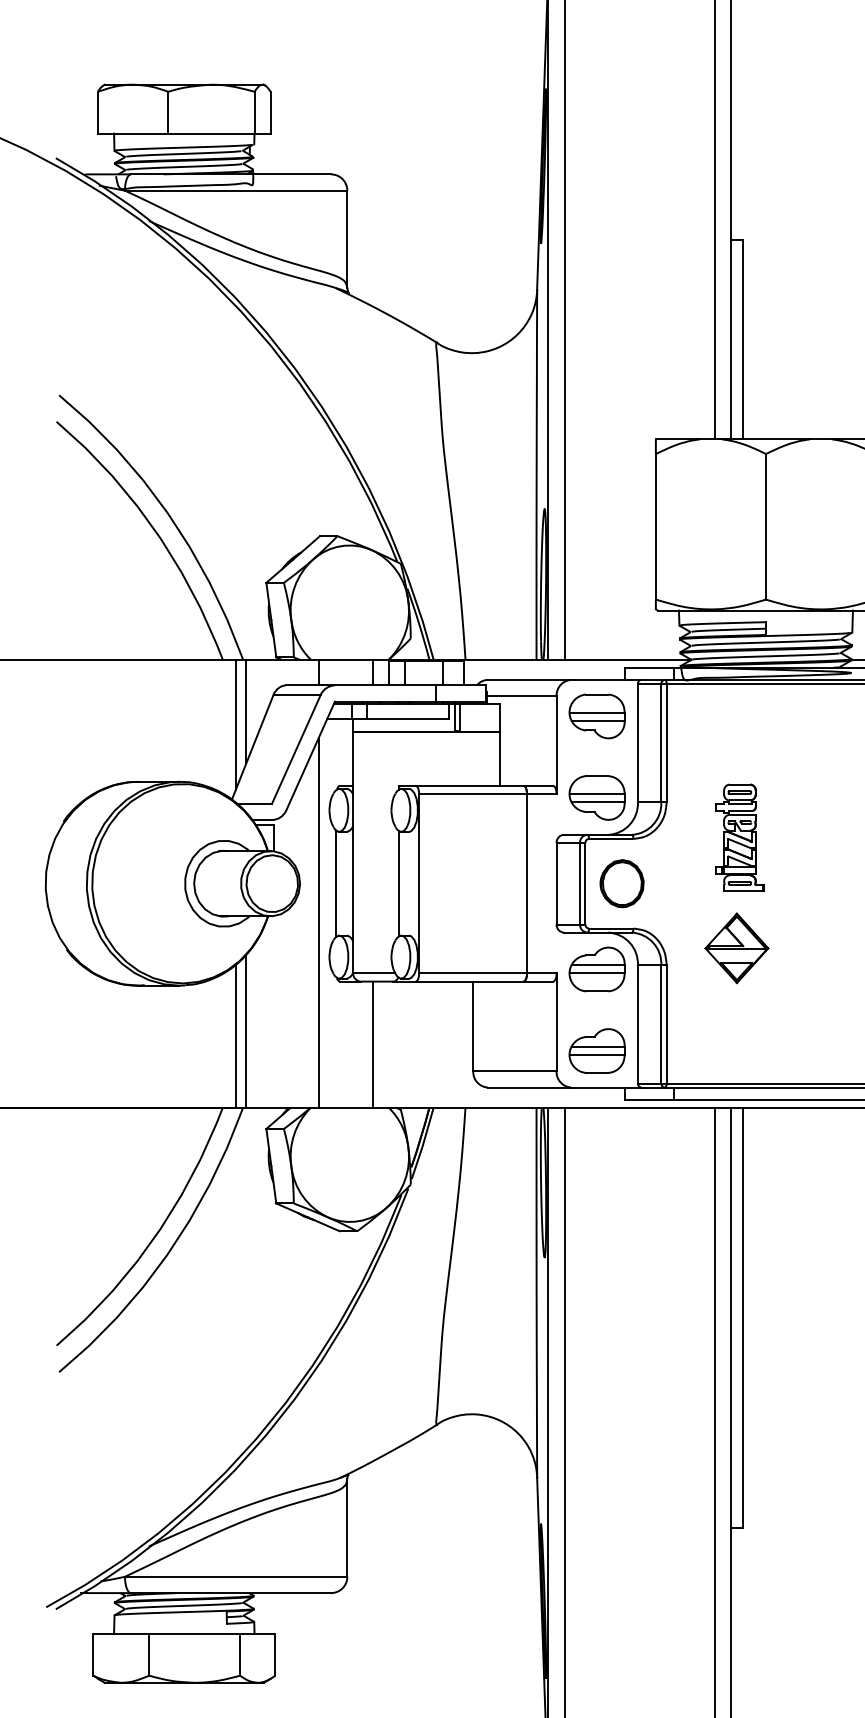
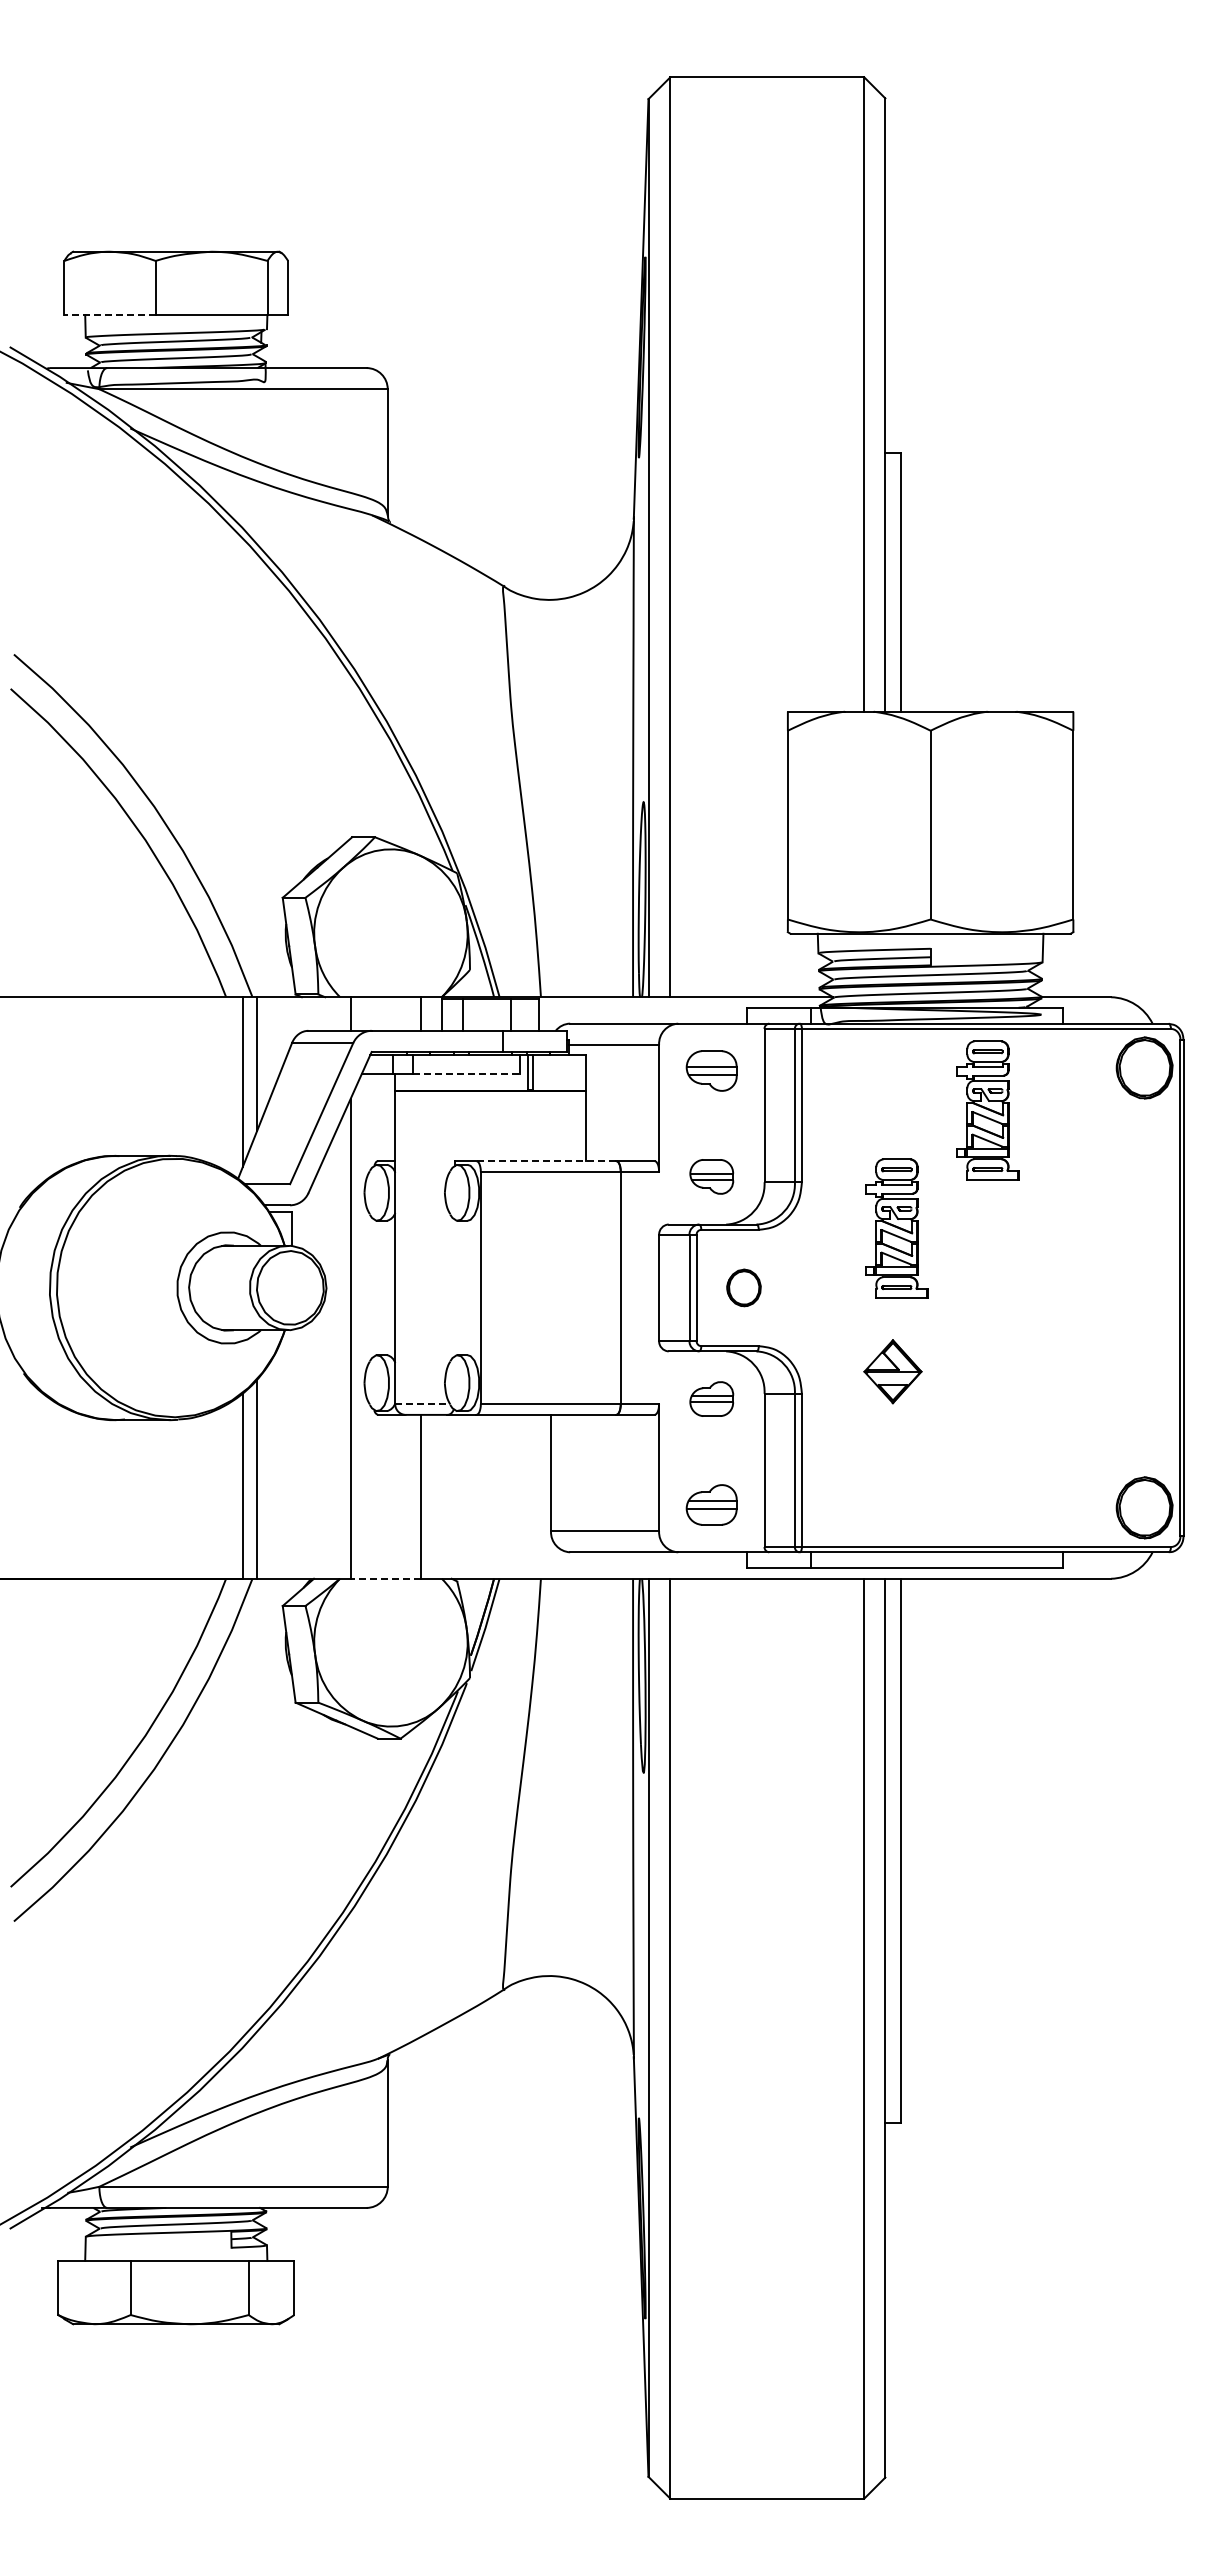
line: (133, 133) -> (110, 315), solid -> dashed
part: (596, 716) -> (711, 1070), size x0.7
line: (408, 719) -> (466, 1074), solid -> dashed
part: (809, 746) -> (987, 1110), added
line: (469, 786) -> (546, 1161), solid -> dashed
part: (596, 797) -> (711, 1176), size x0.6
line: (336, 883) -> (373, 1287), removed
line: (398, 883) -> (454, 1287), removed
part: (621, 883) -> (743, 1287), size x0.6
part: (736, 948) -> (892, 1371), size x0.7
part: (596, 968) -> (711, 1398), size x0.6
line: (374, 973) -> (423, 1404), solid -> dashed
part: (596, 1050) -> (711, 1504), size x0.7
line: (345, 1107) -> (385, 1578), solid -> dashed

